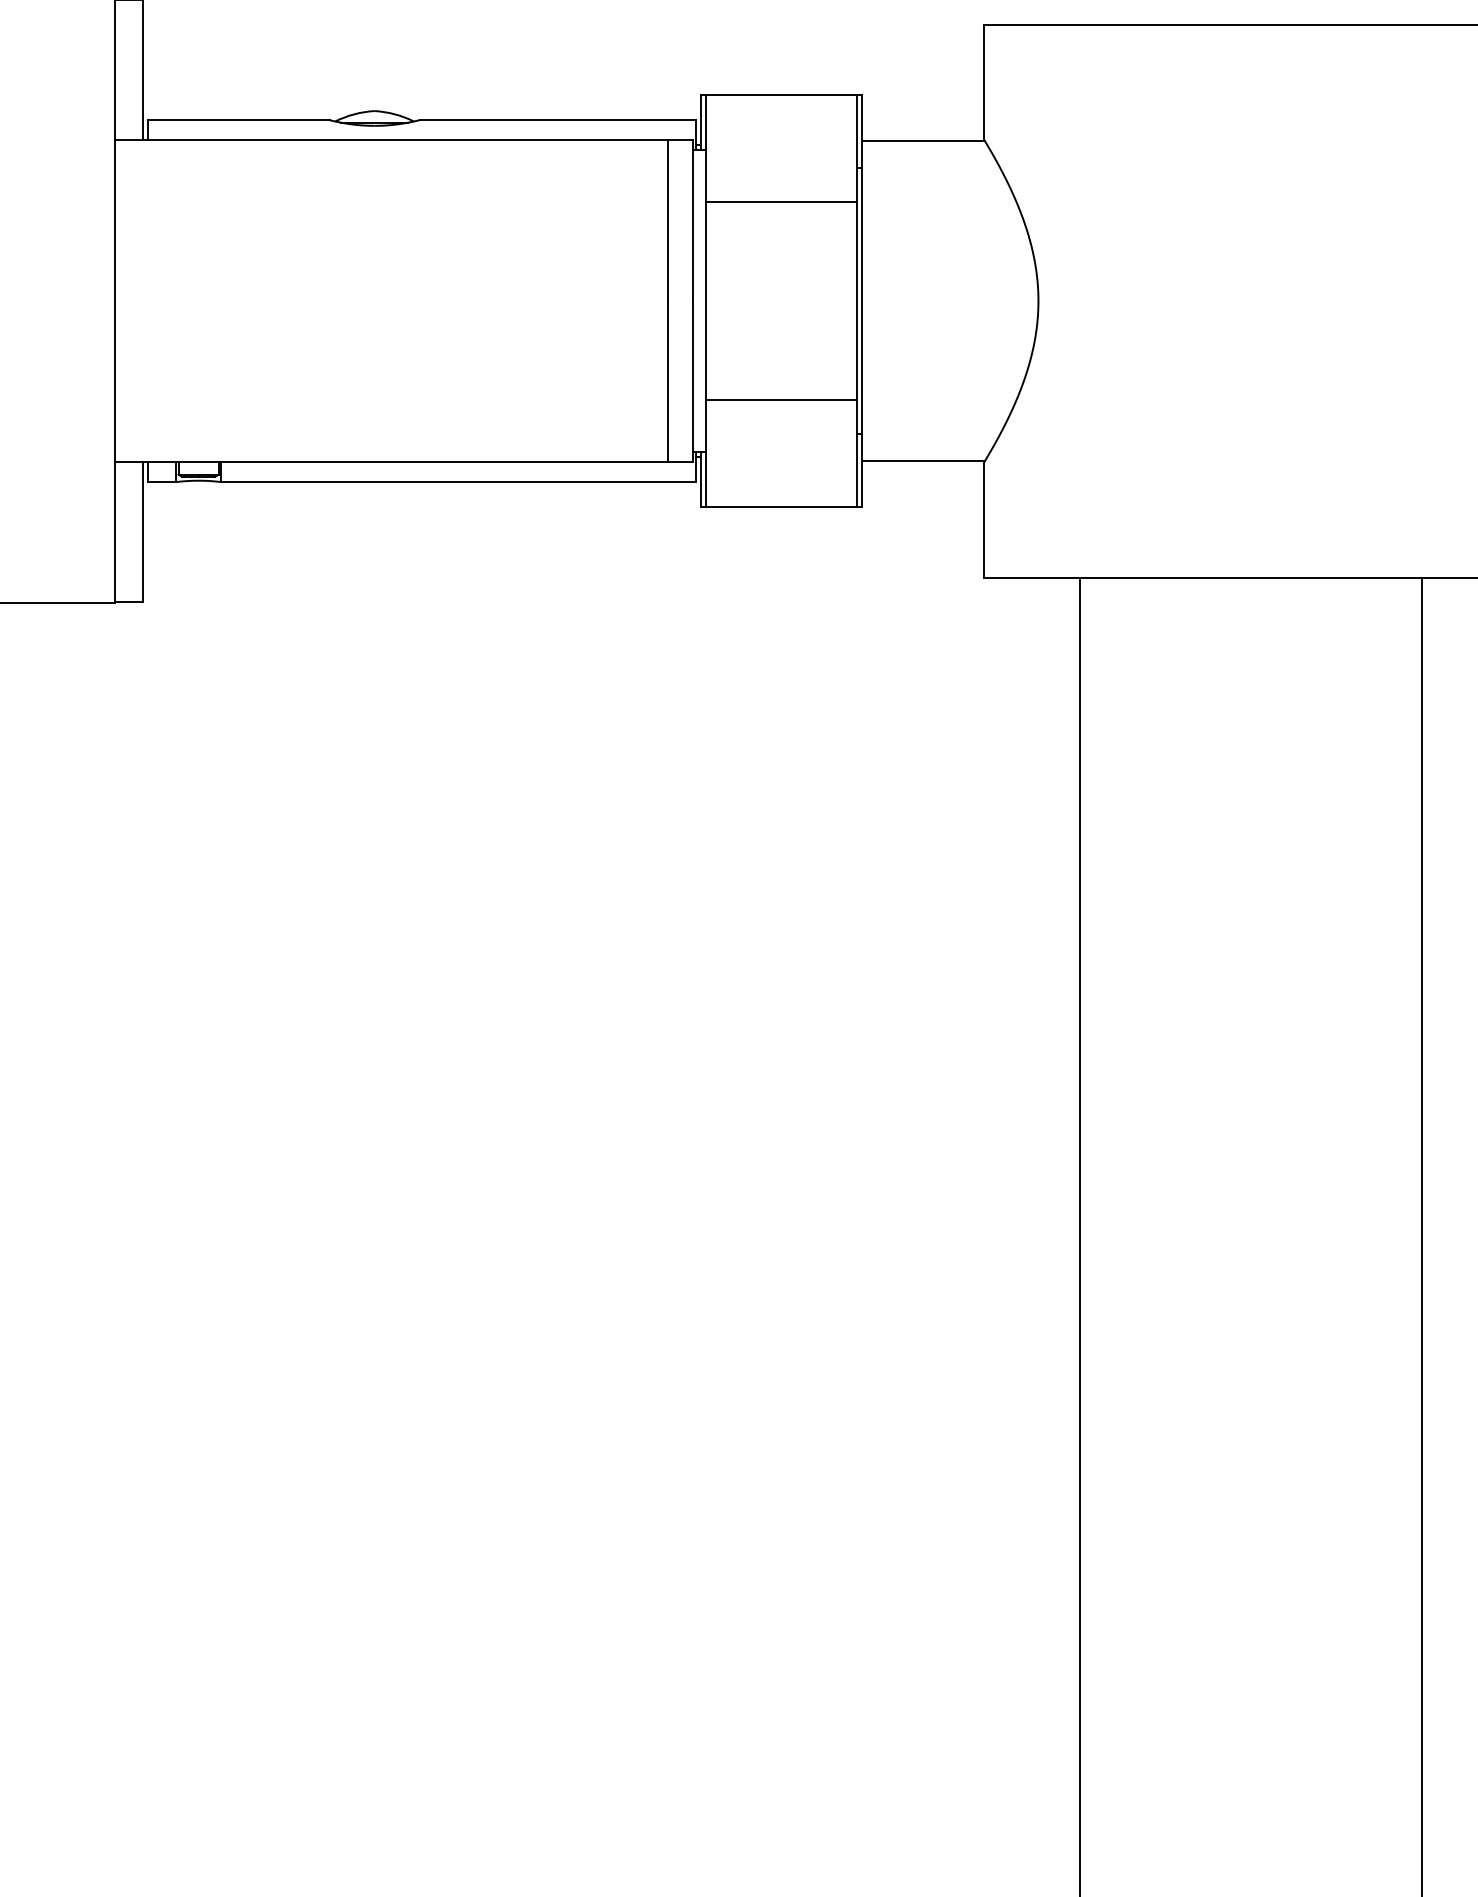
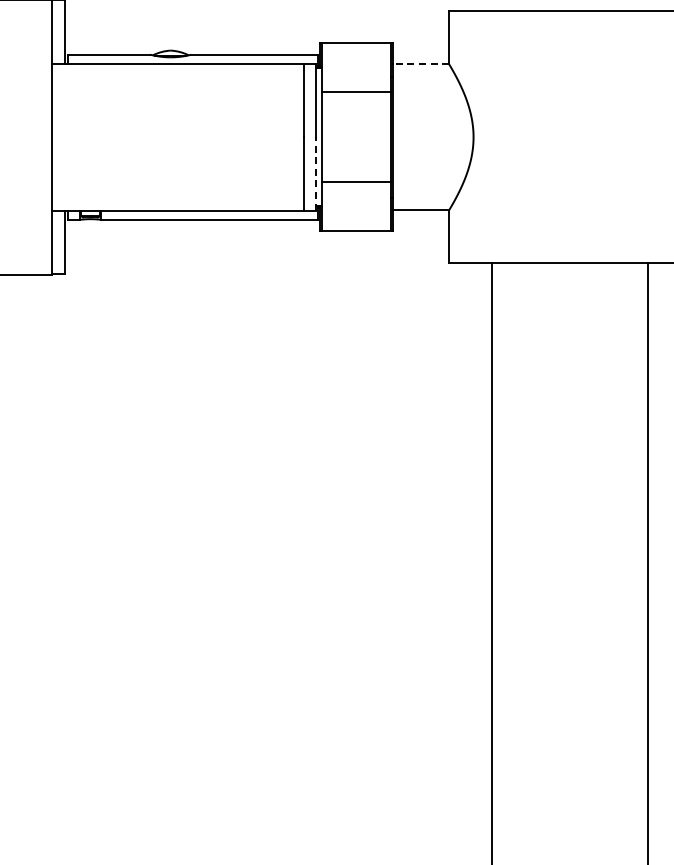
line: (924, 141) -> (421, 64), solid -> dashed
line: (691, 380) -> (315, 173), solid -> dashed

